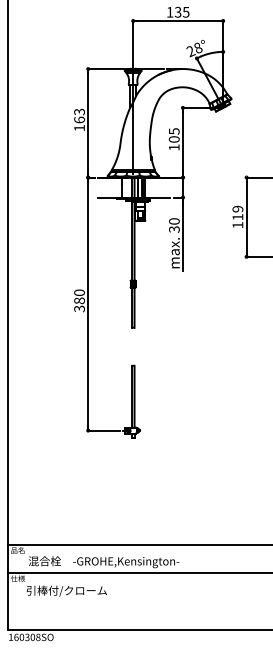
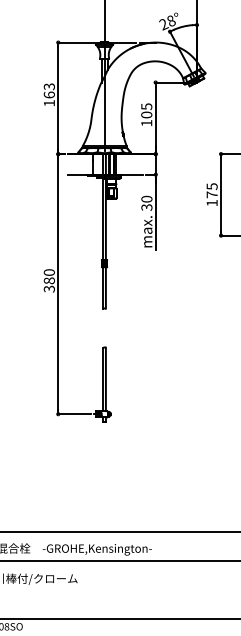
text: (237, 212) -> (211, 190), 119 -> 175

